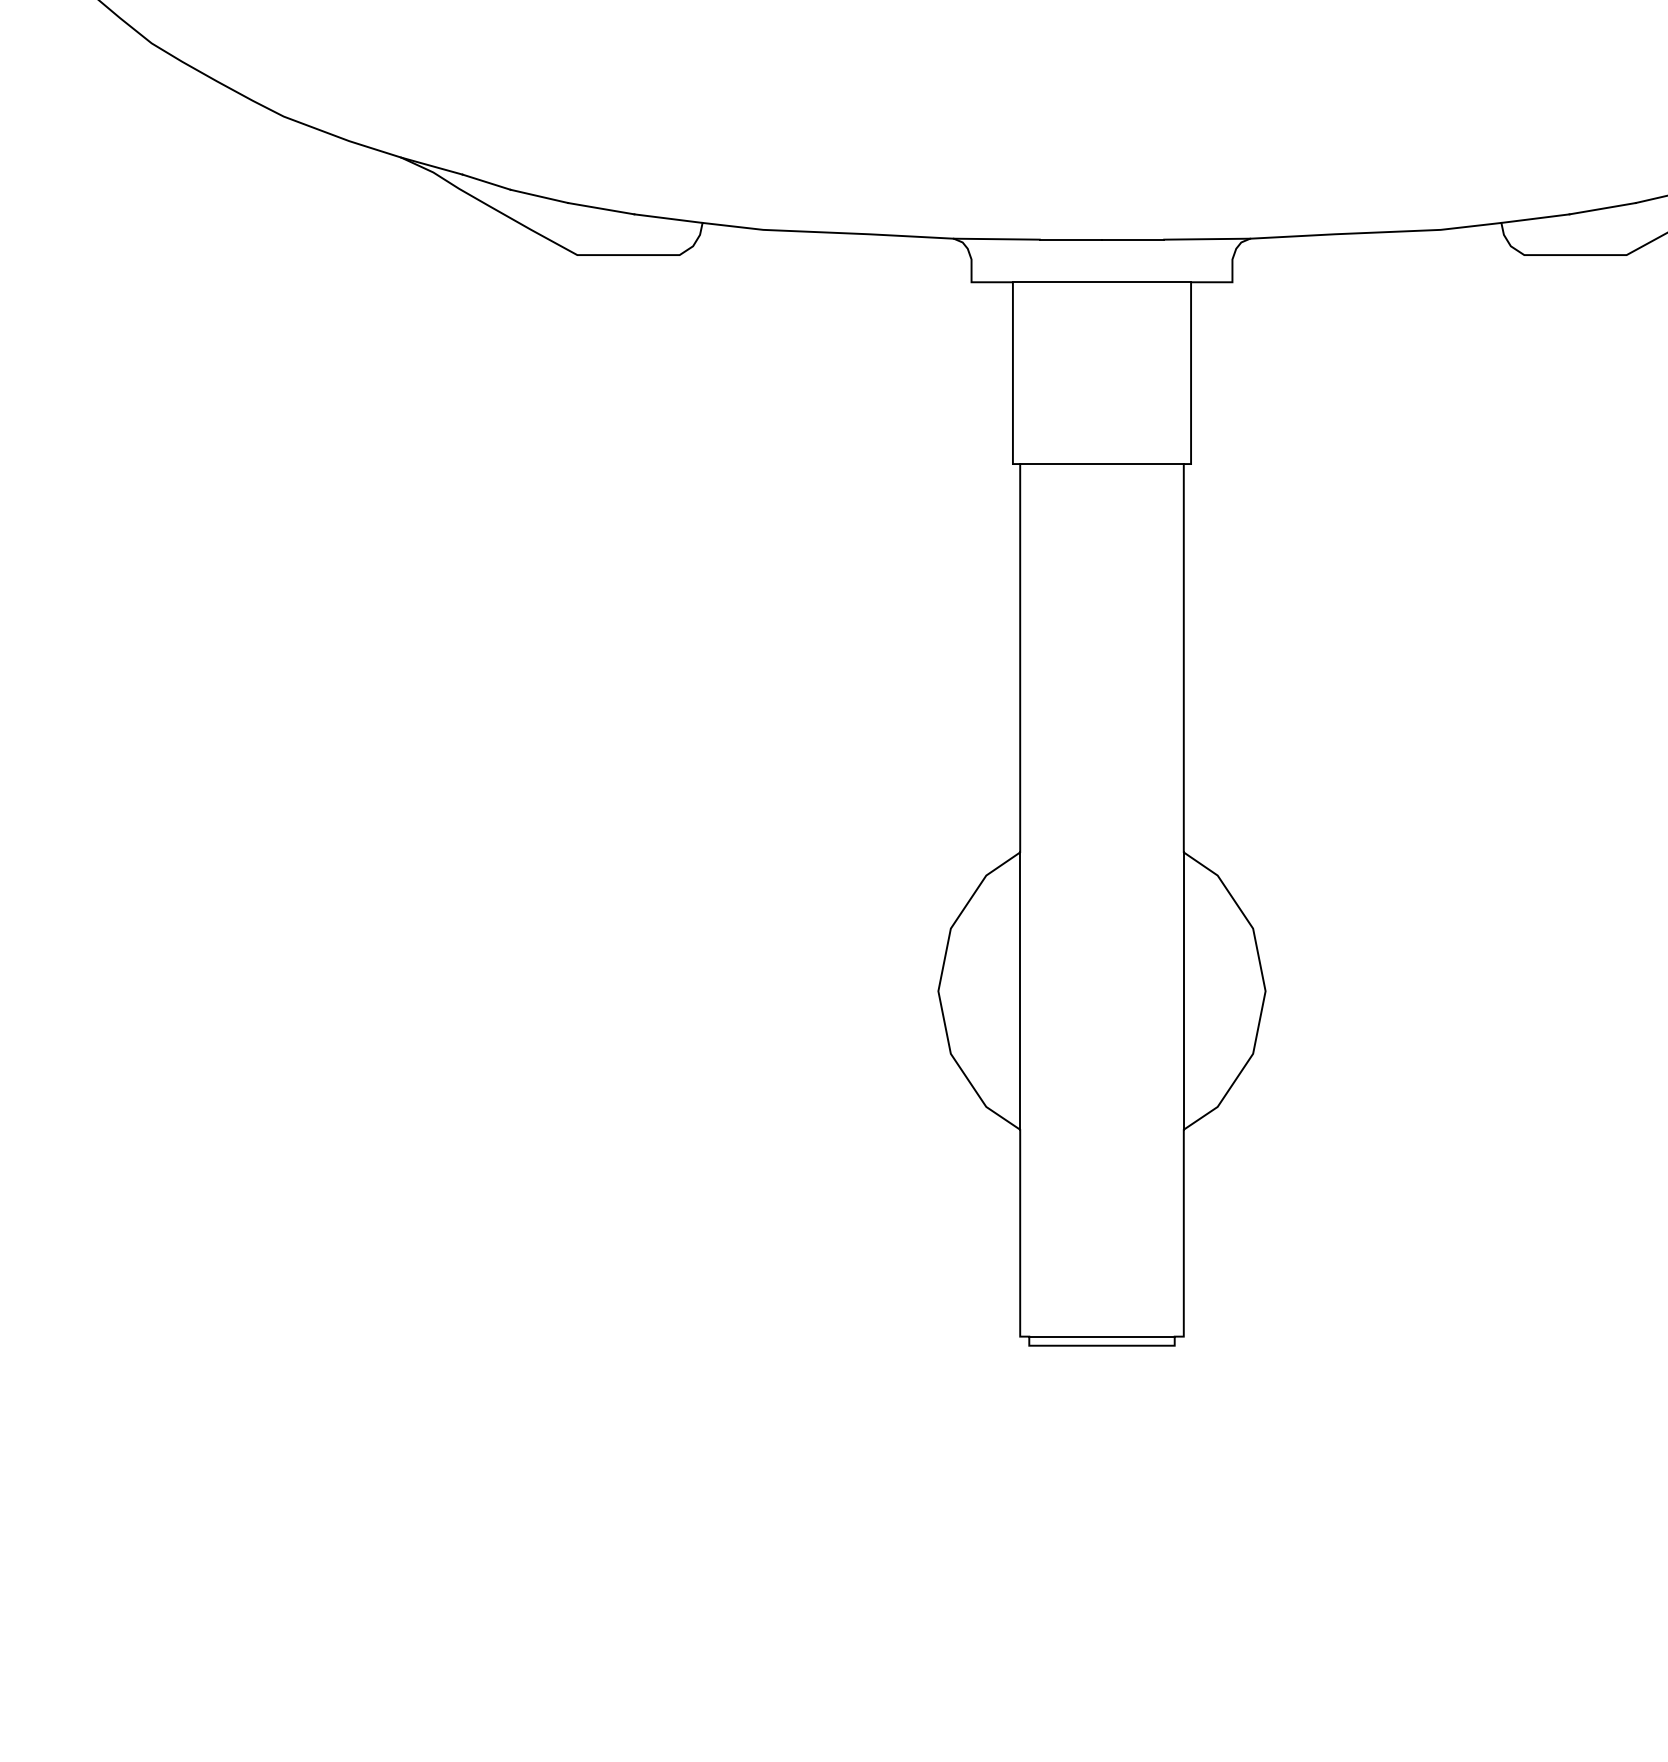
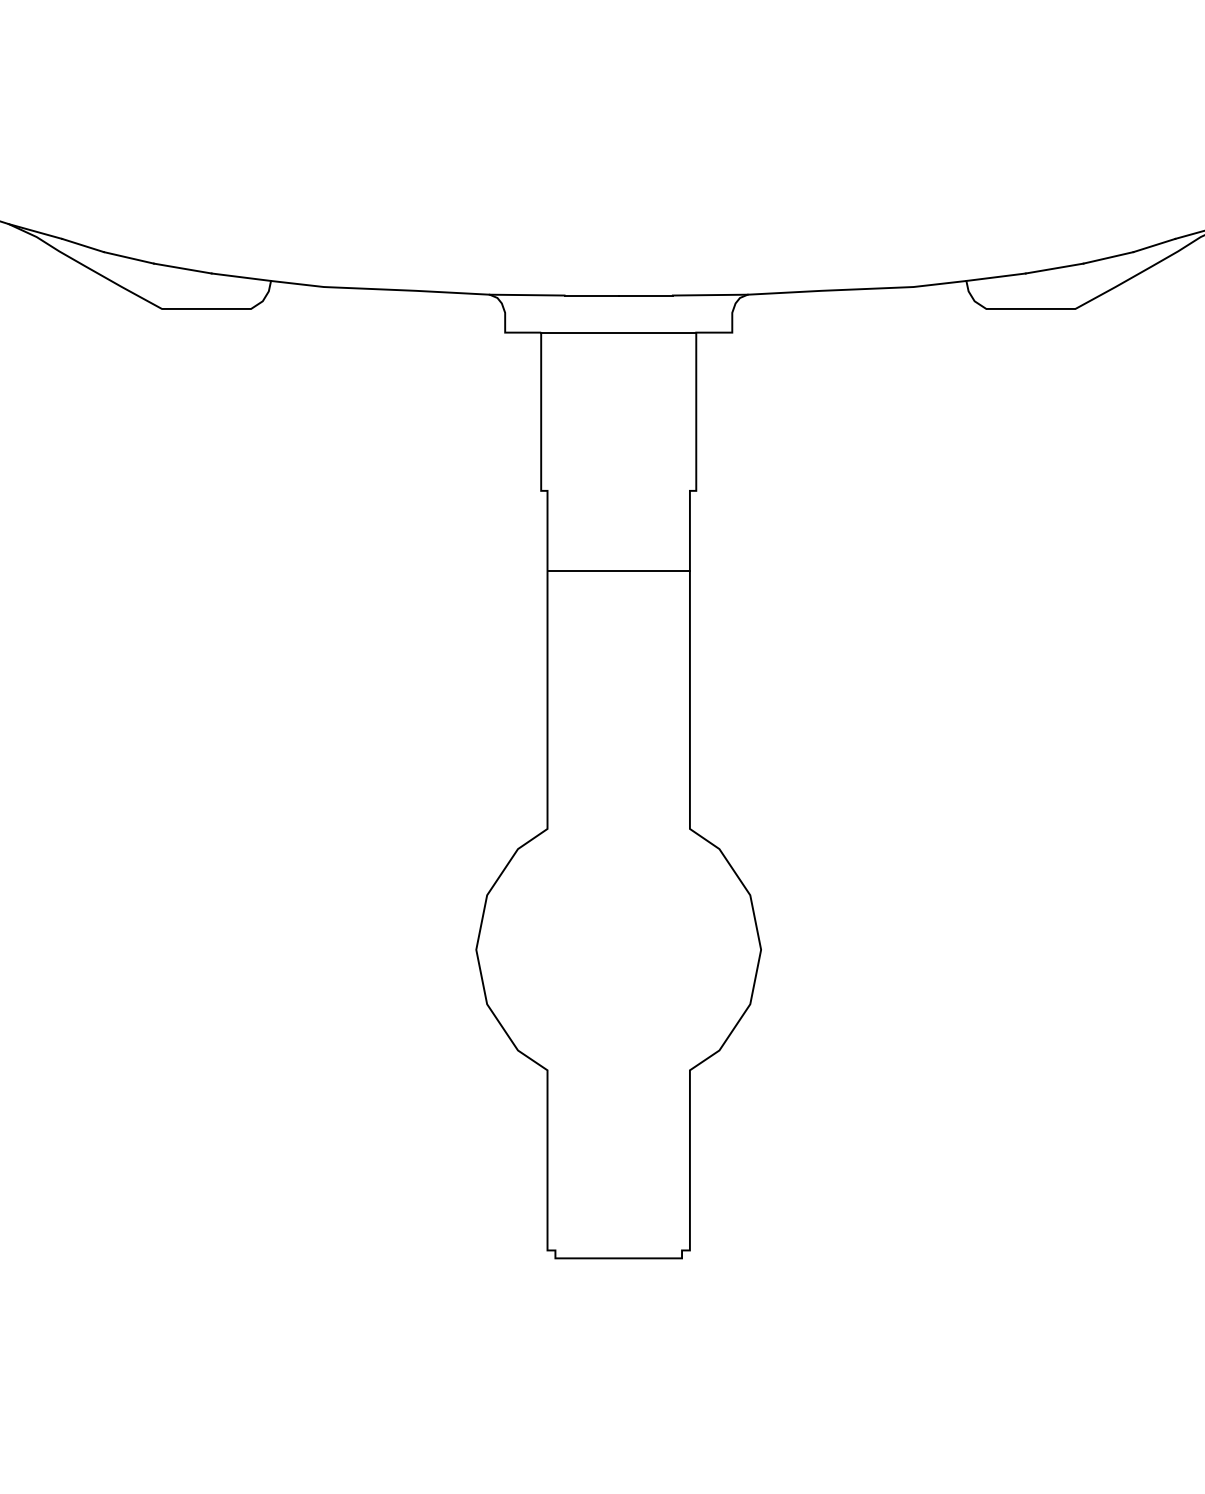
line: (1101, 464) -> (618, 571), moved
line: (1020, 990) -> (547, 949), removed
line: (1183, 990) -> (689, 949), removed
line: (1101, 1336) -> (618, 1250), removed

